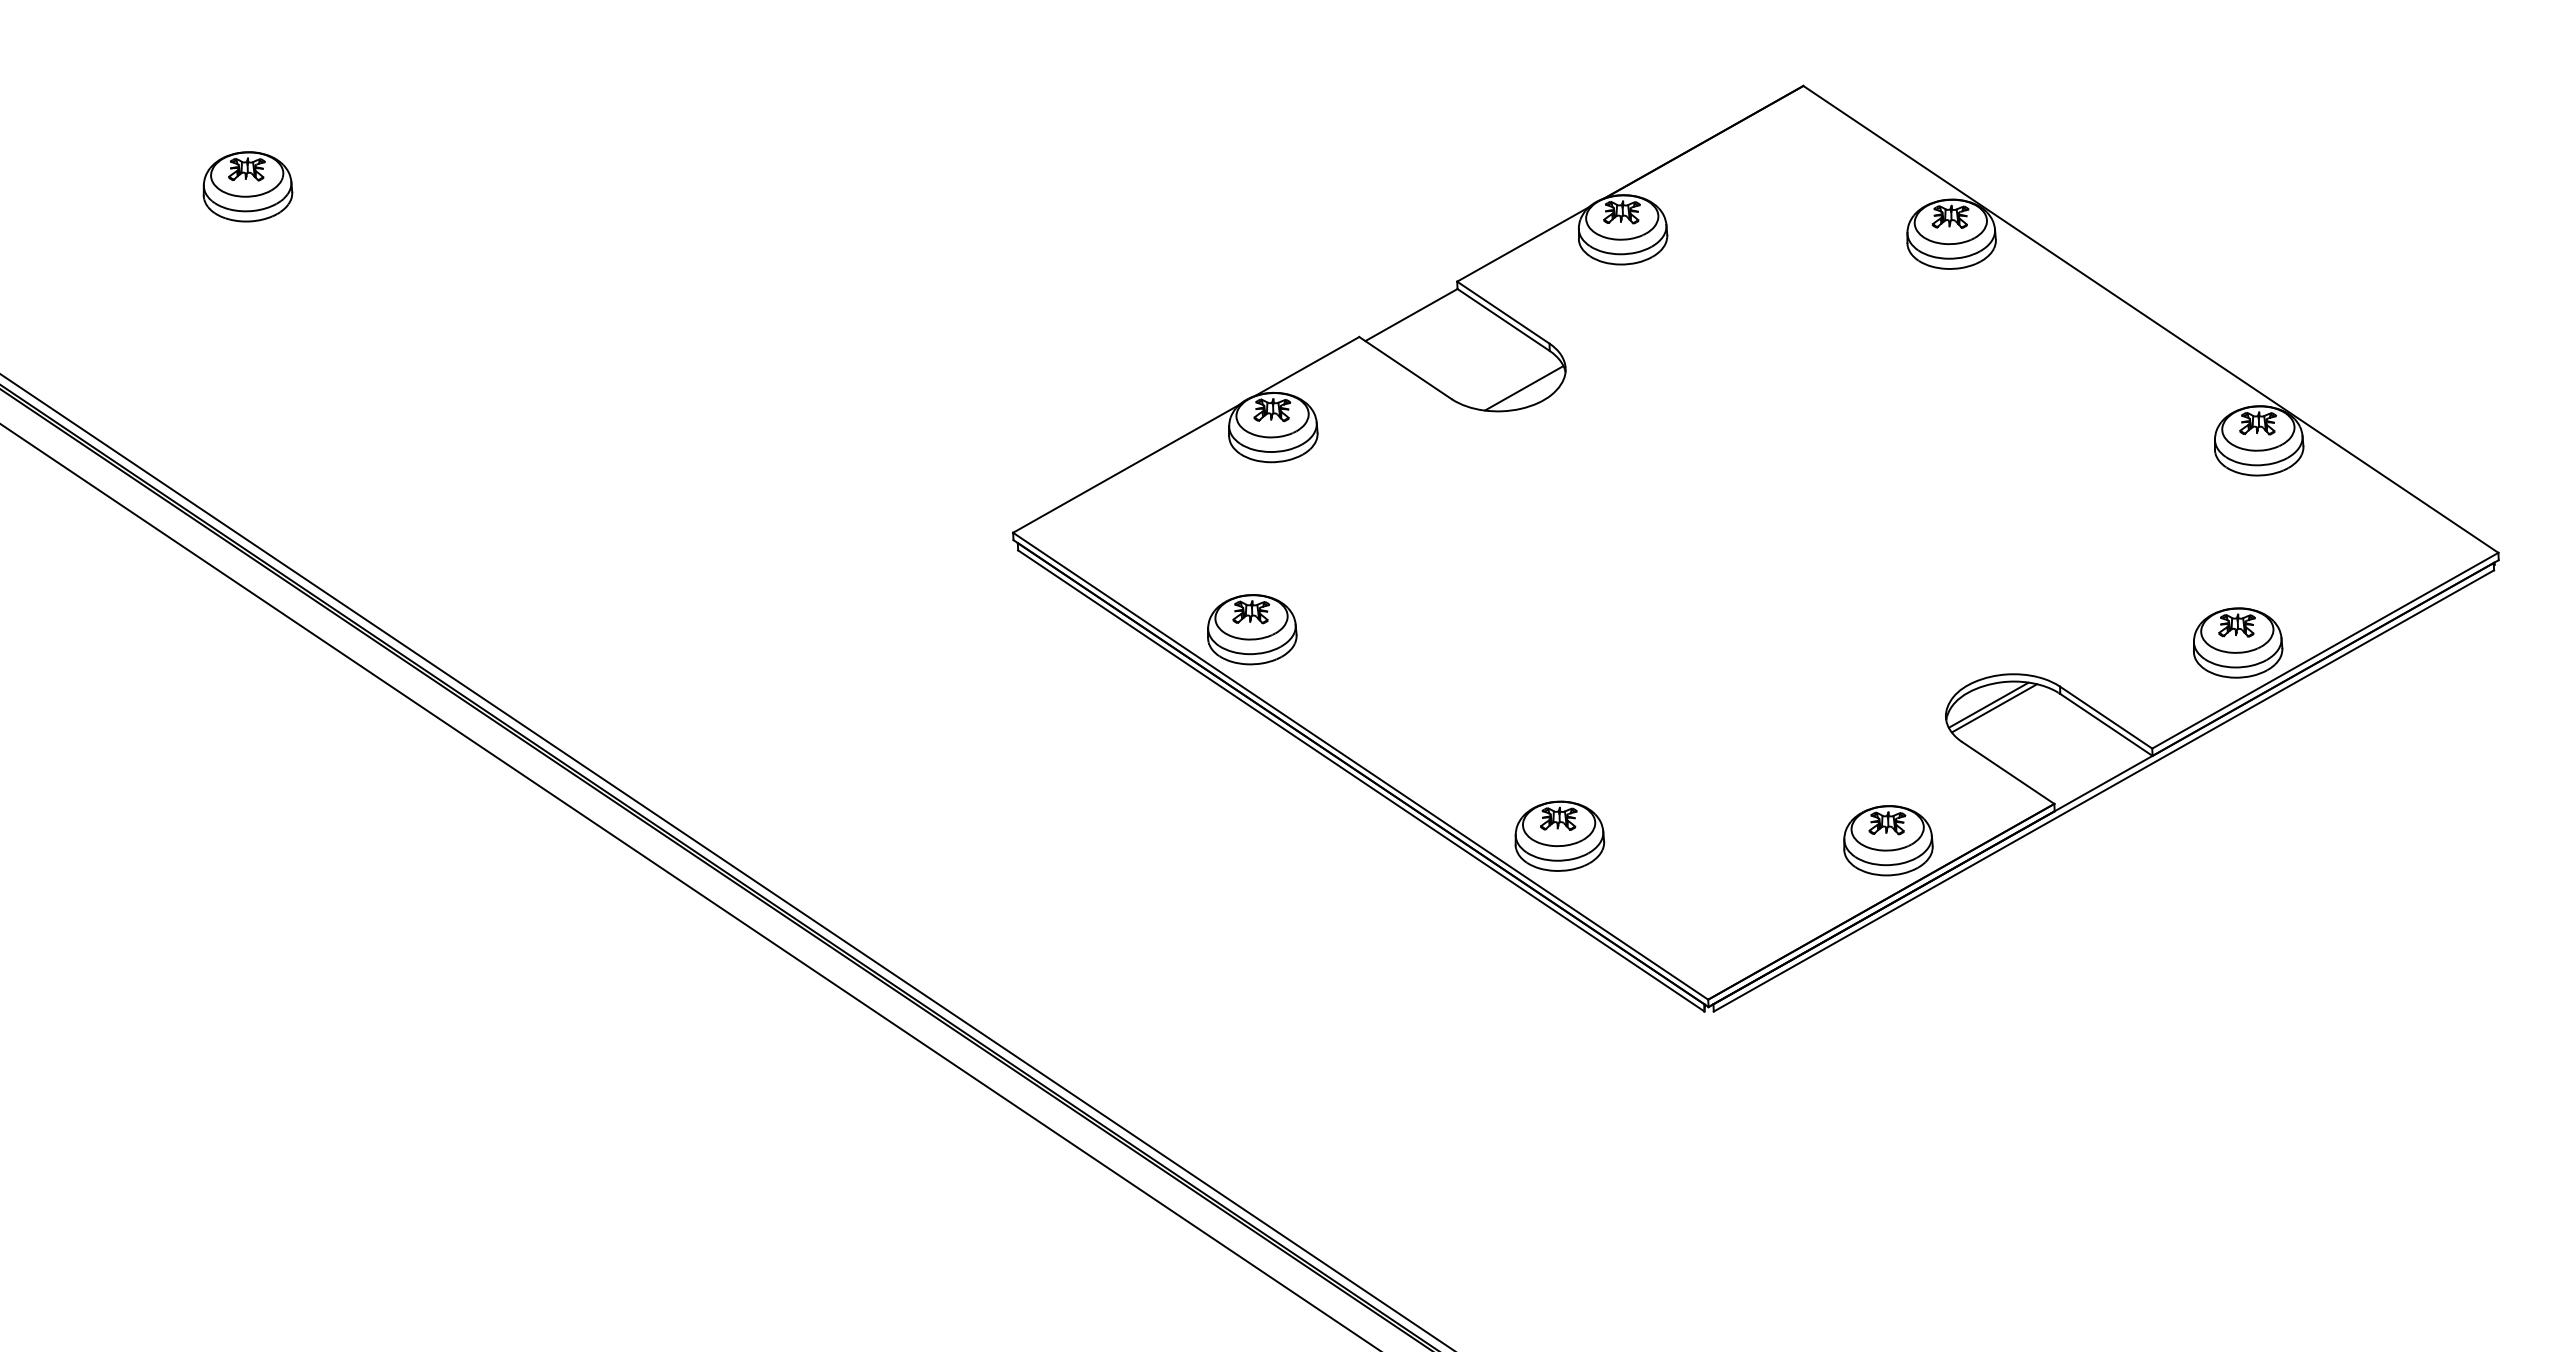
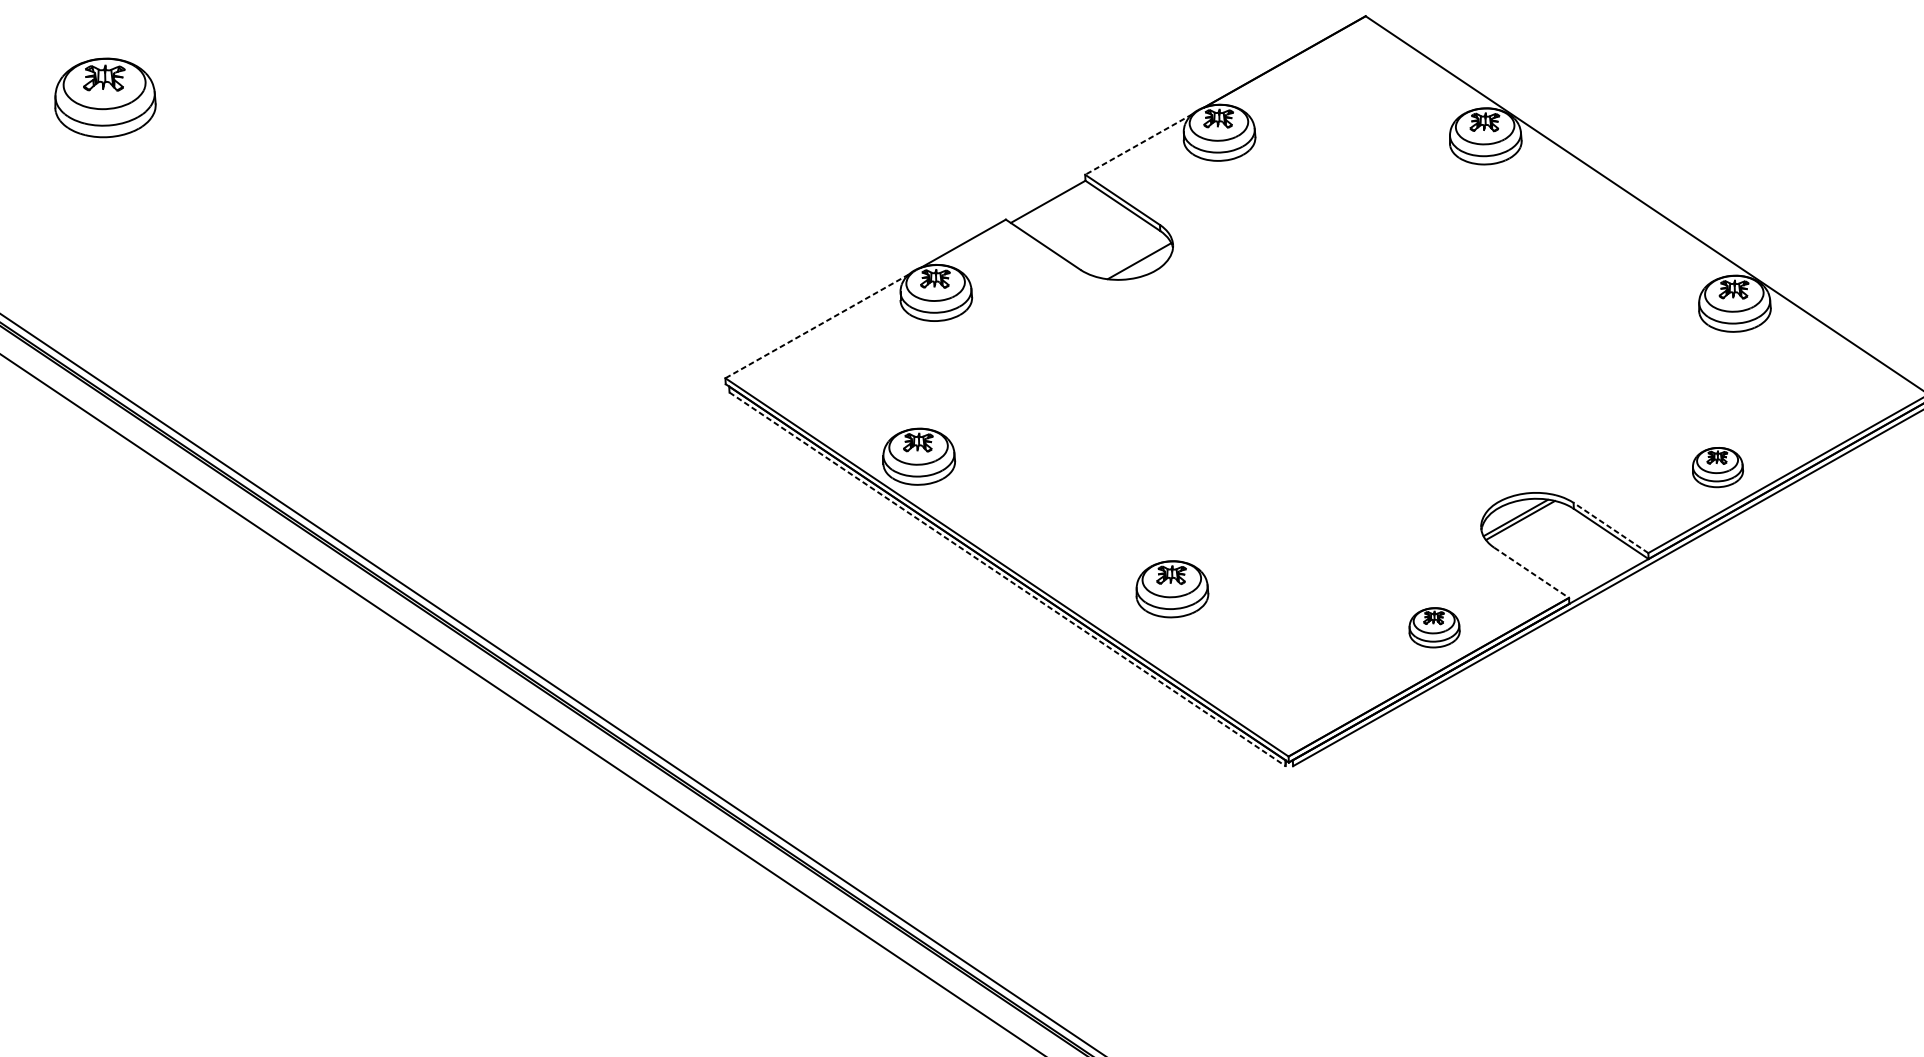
part: (247, 186) -> (105, 97), size x1.4
line: (1523, 244) -> (1138, 144), solid -> dashed
line: (1125, 468) -> (816, 326), solid -> dashed
part: (2238, 642) -> (1718, 467), size x0.7
line: (2106, 717) -> (1611, 527), solid -> dashed
line: (2008, 772) -> (1531, 572), solid -> dashed
line: (1361, 781) -> (1007, 579), solid -> dashed
part: (1559, 835) -> (1172, 588), moved
part: (1888, 840) -> (1434, 627), size x0.7

